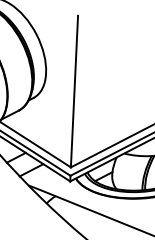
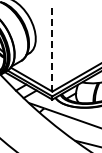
line: (74, 91) -> (52, 48), solid -> dashed

